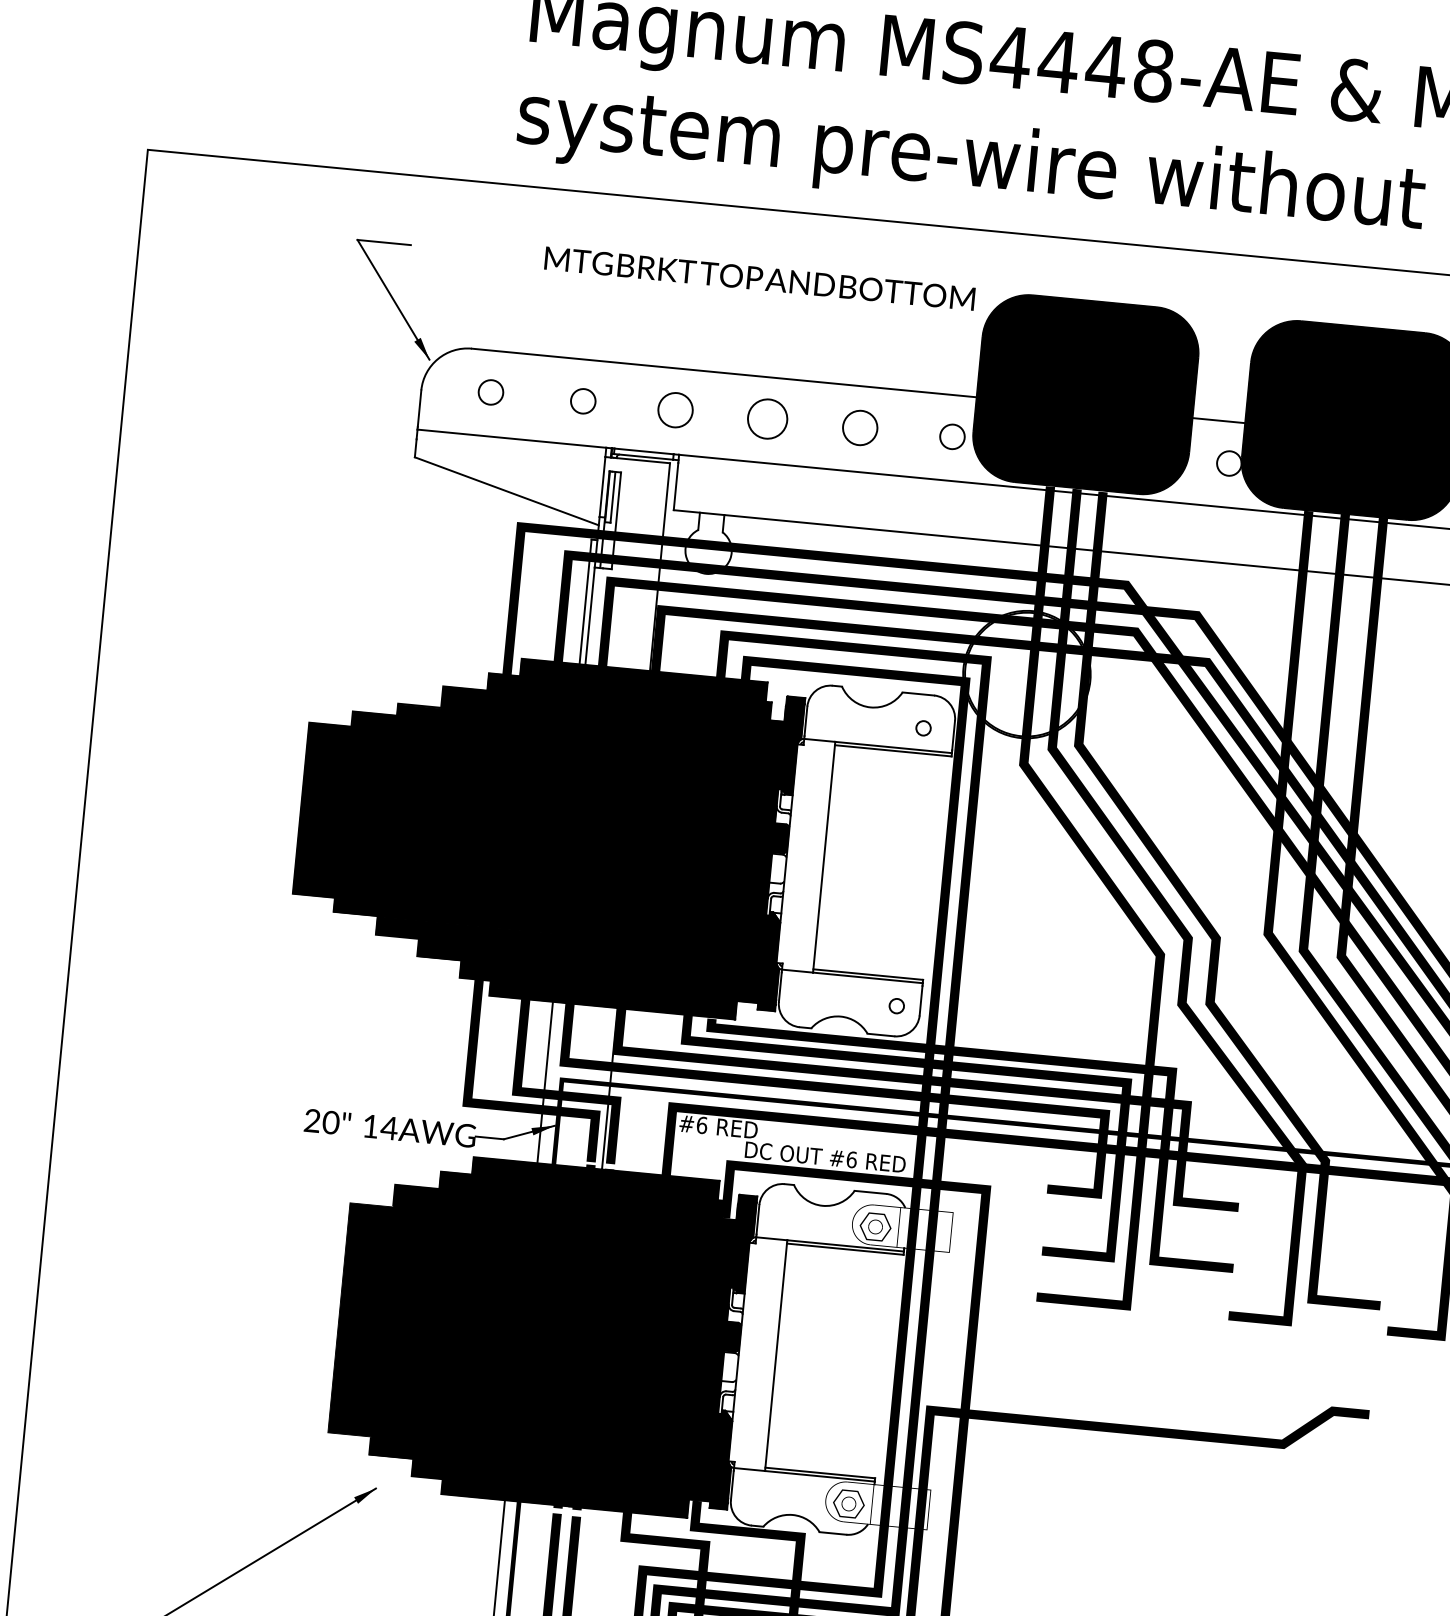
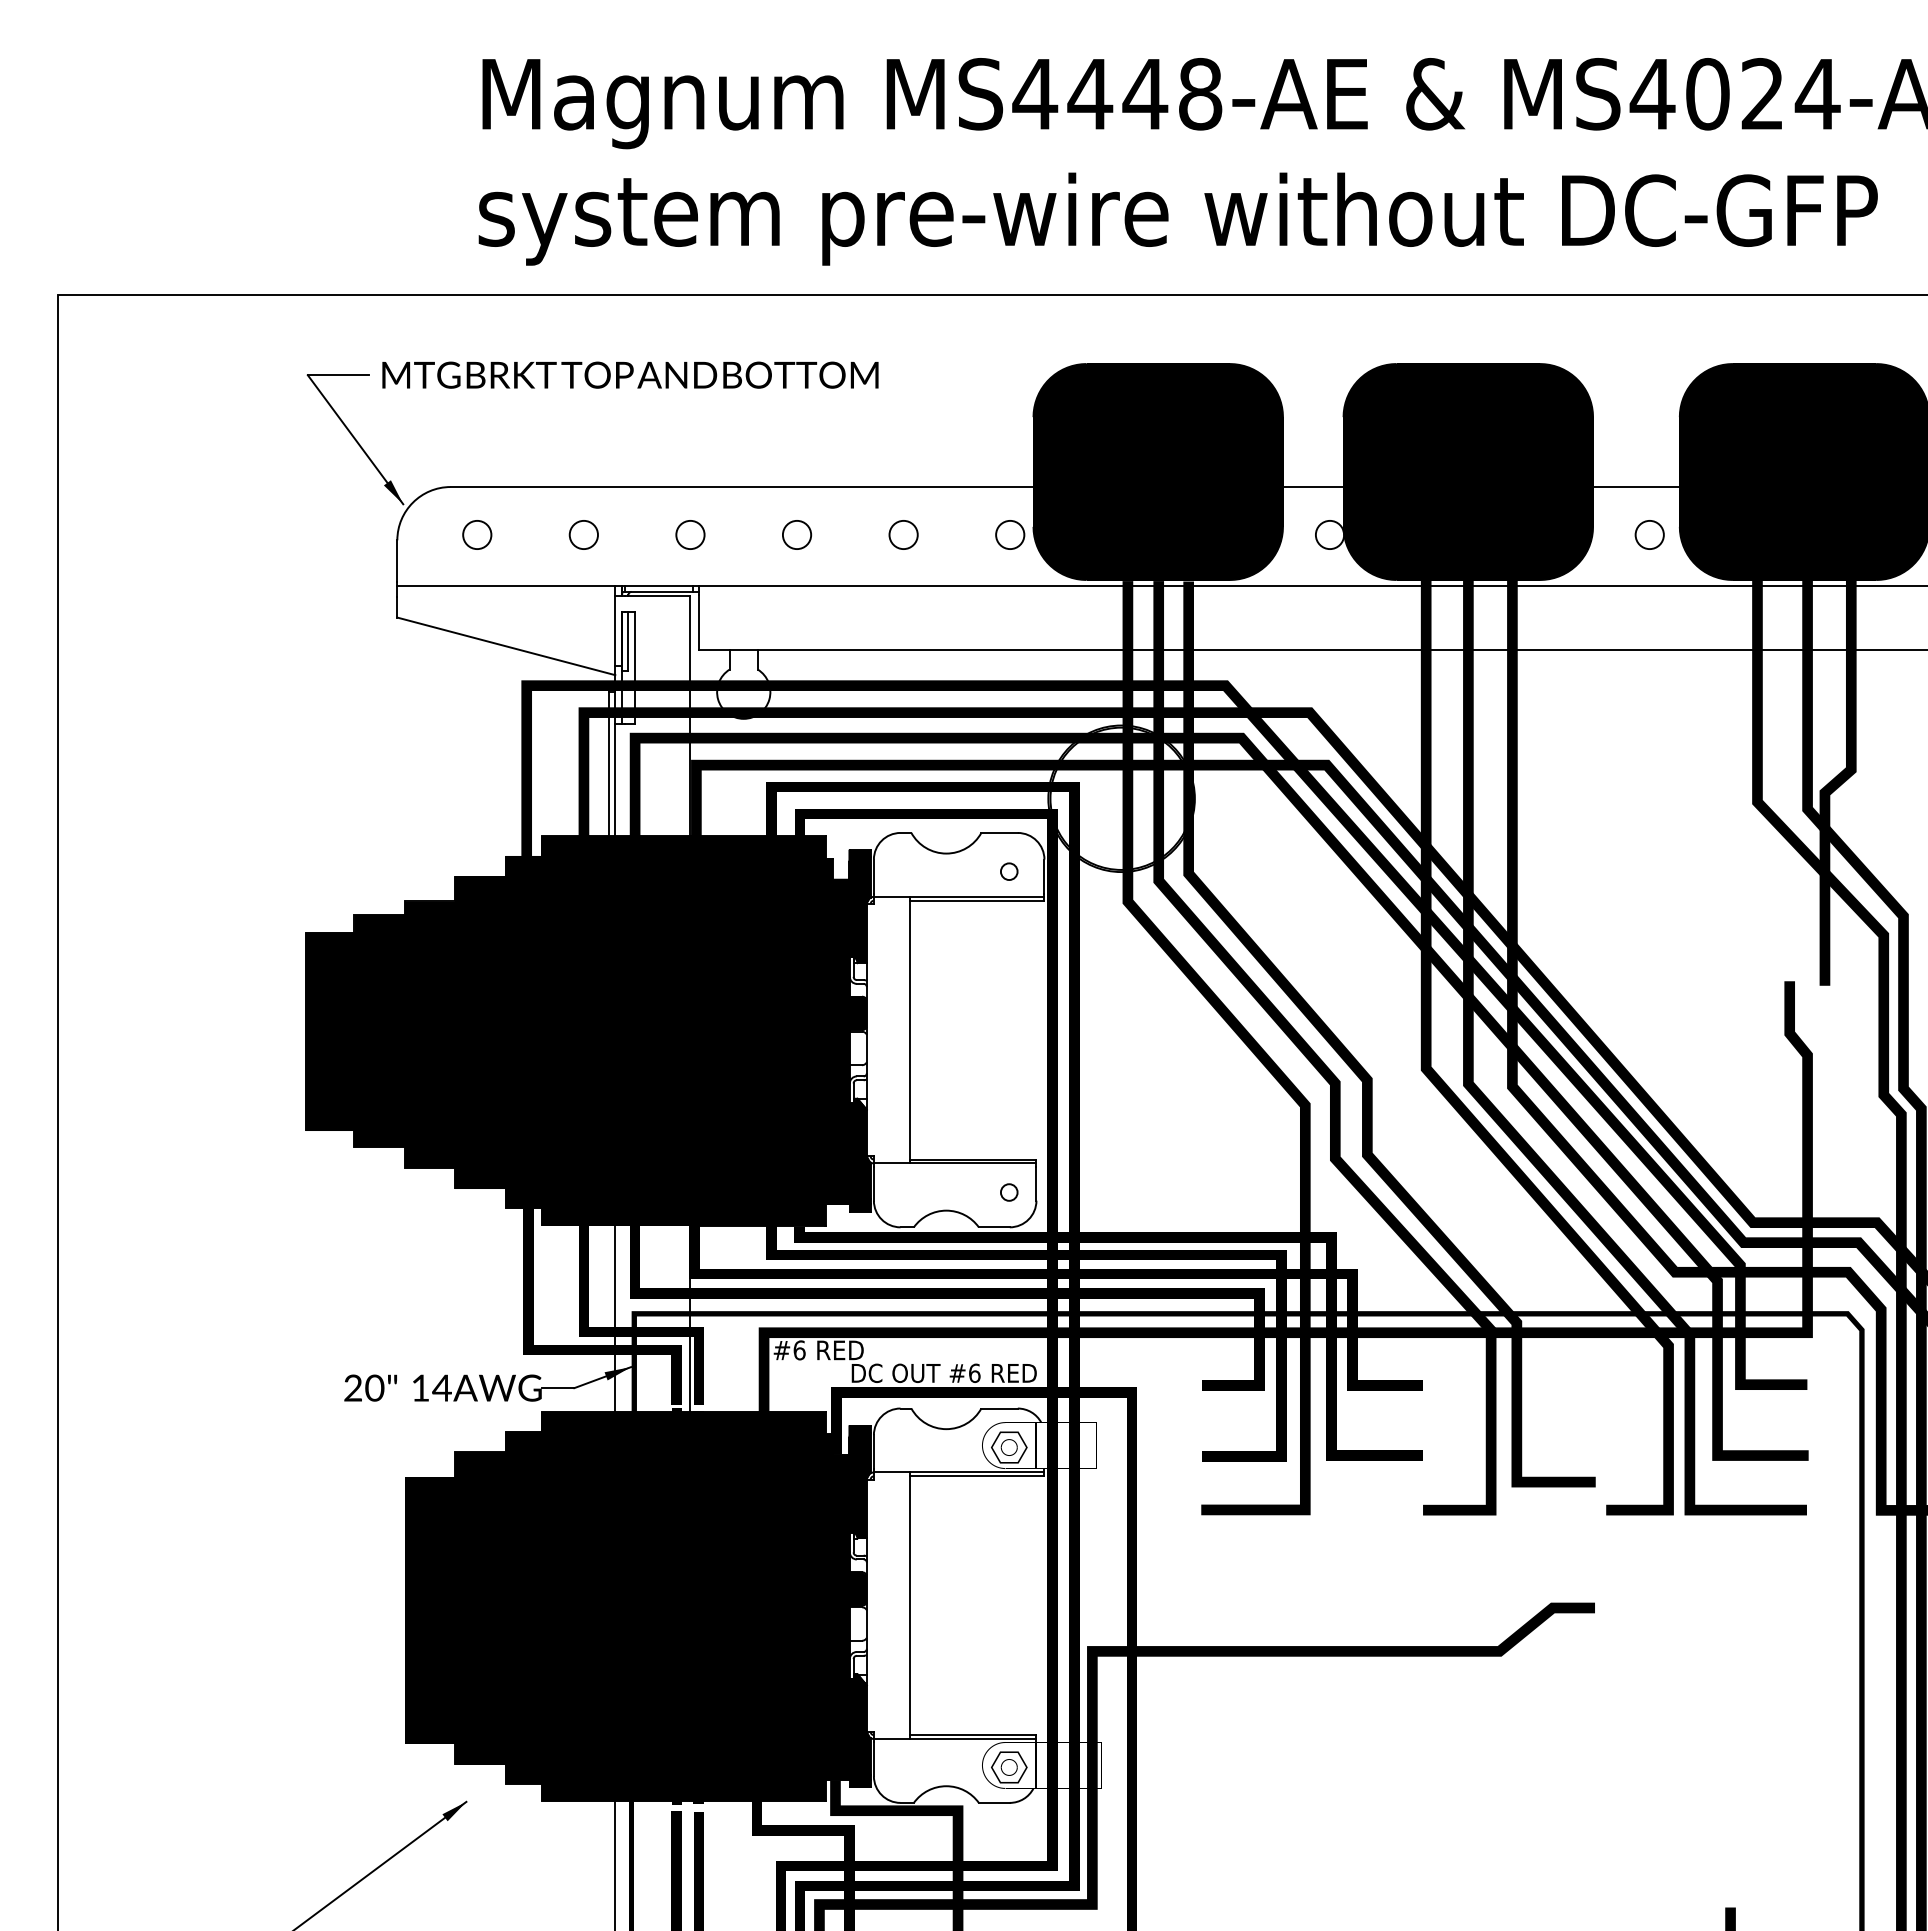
text: (759, 278) -> (630, 374), moved
circle: (675, 409) -> (690, 534), size x0.71
circle: (768, 418) -> (797, 534), size x0.62
circle: (860, 427) -> (903, 534), size x0.71

